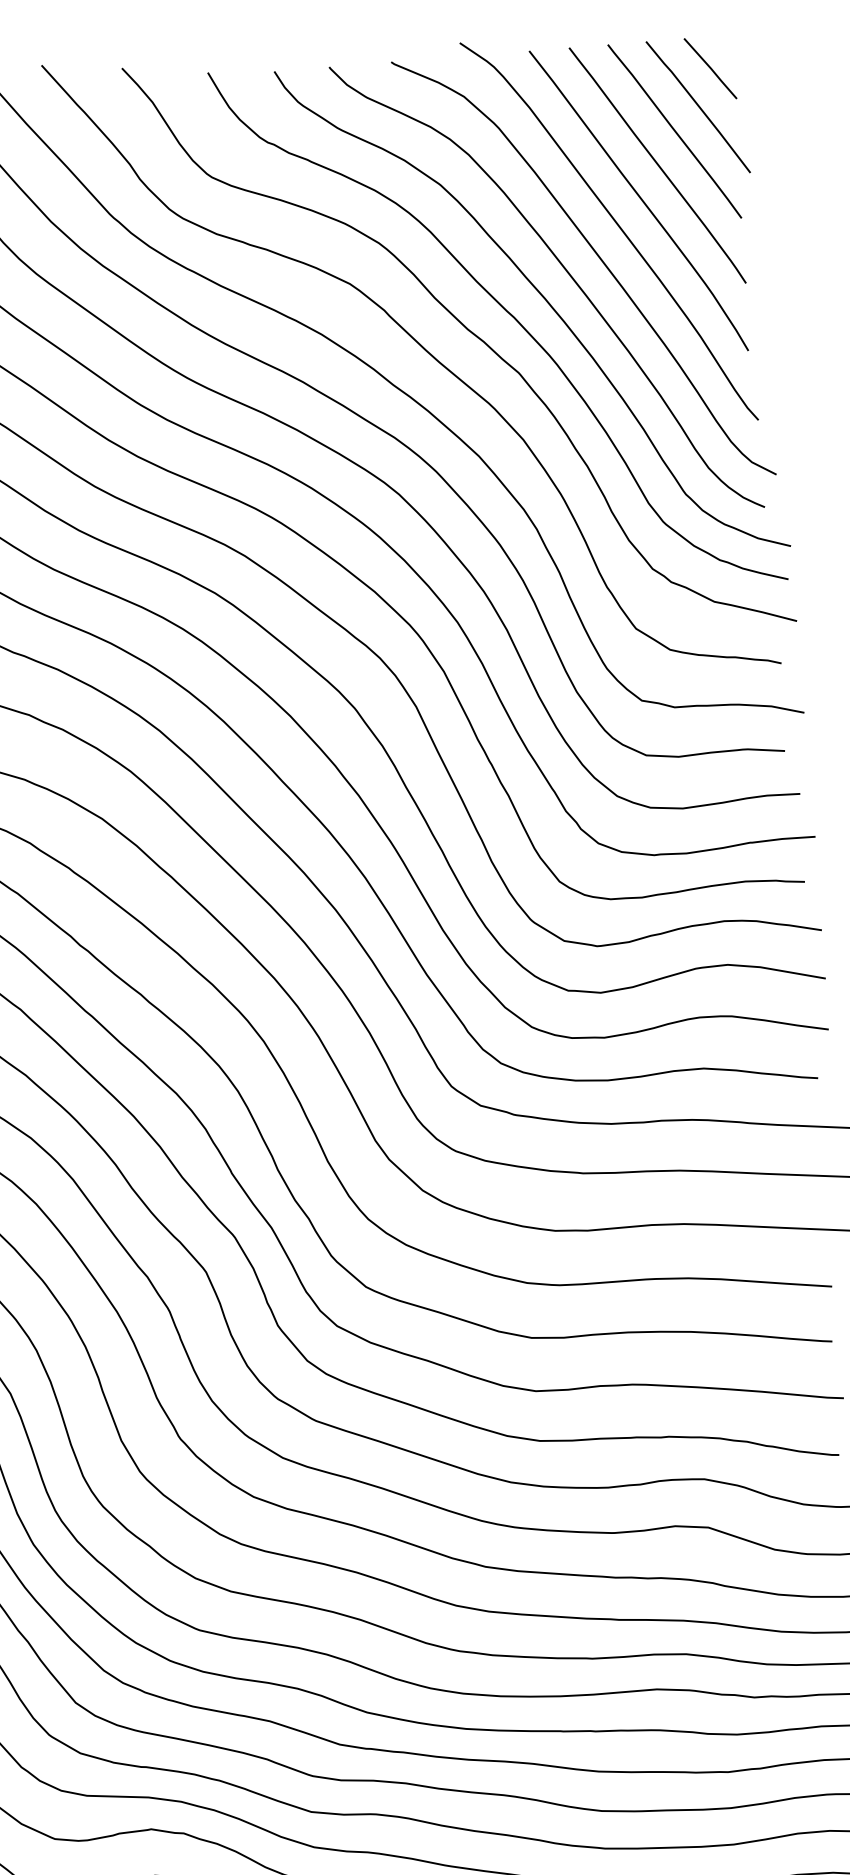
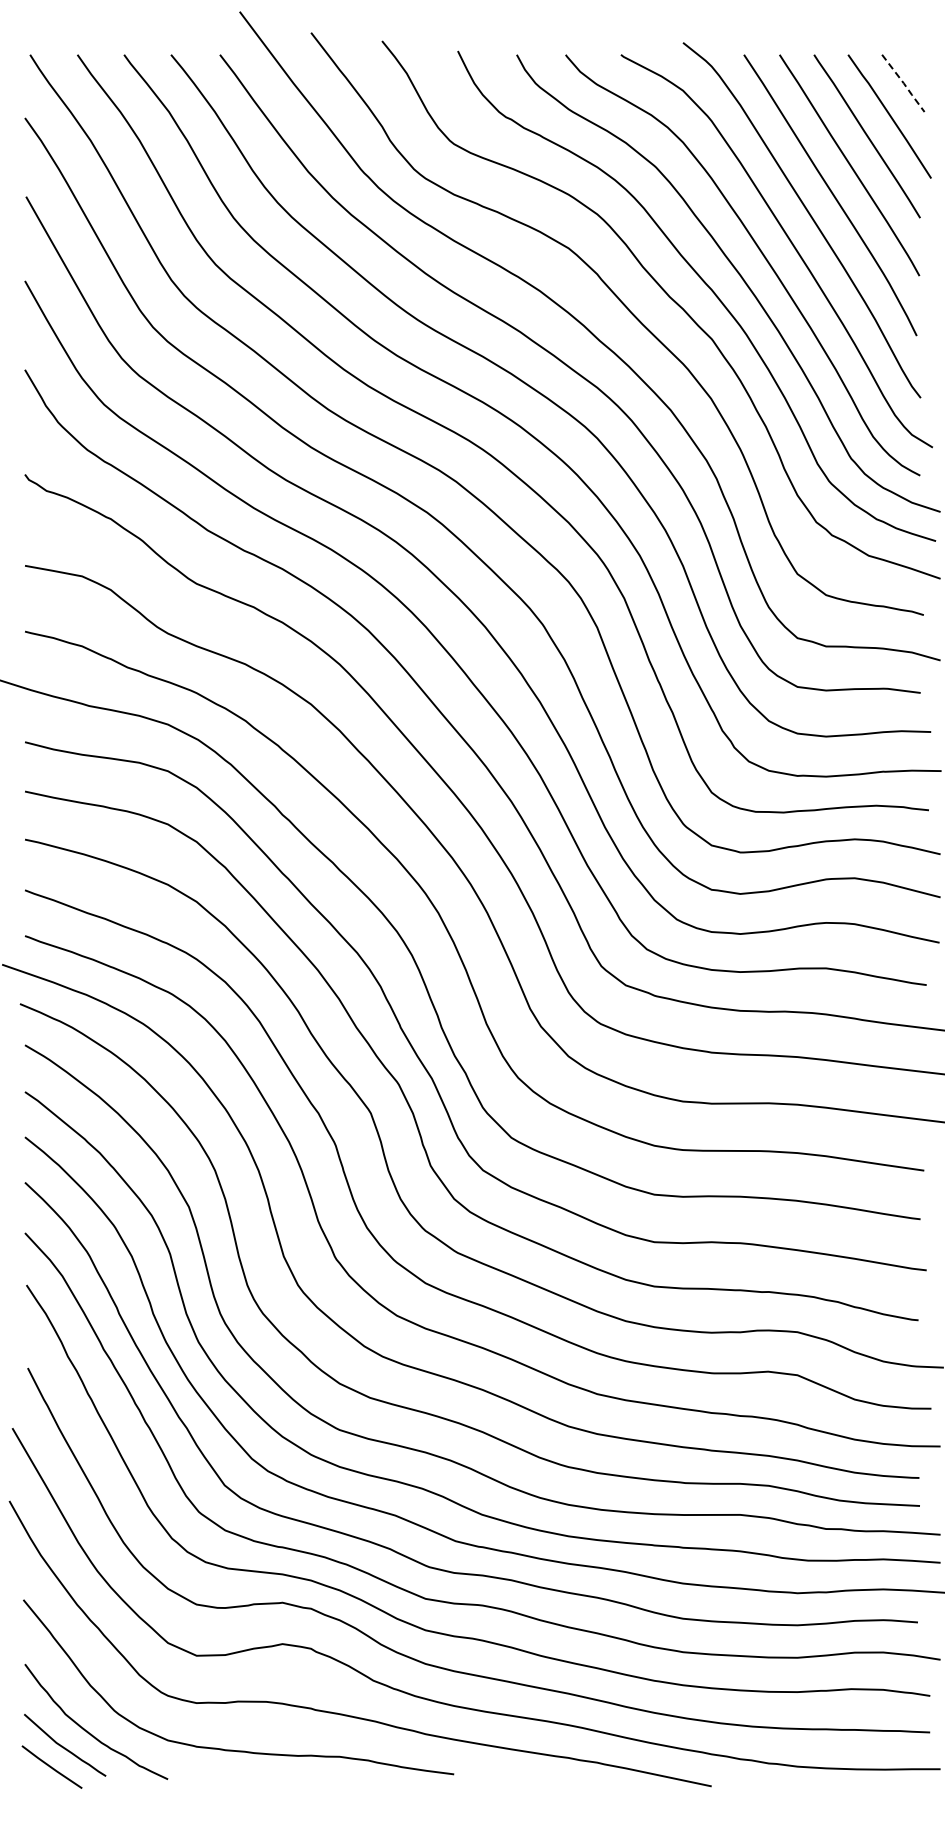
line: (711, 69) -> (904, 84), solid -> dashed

